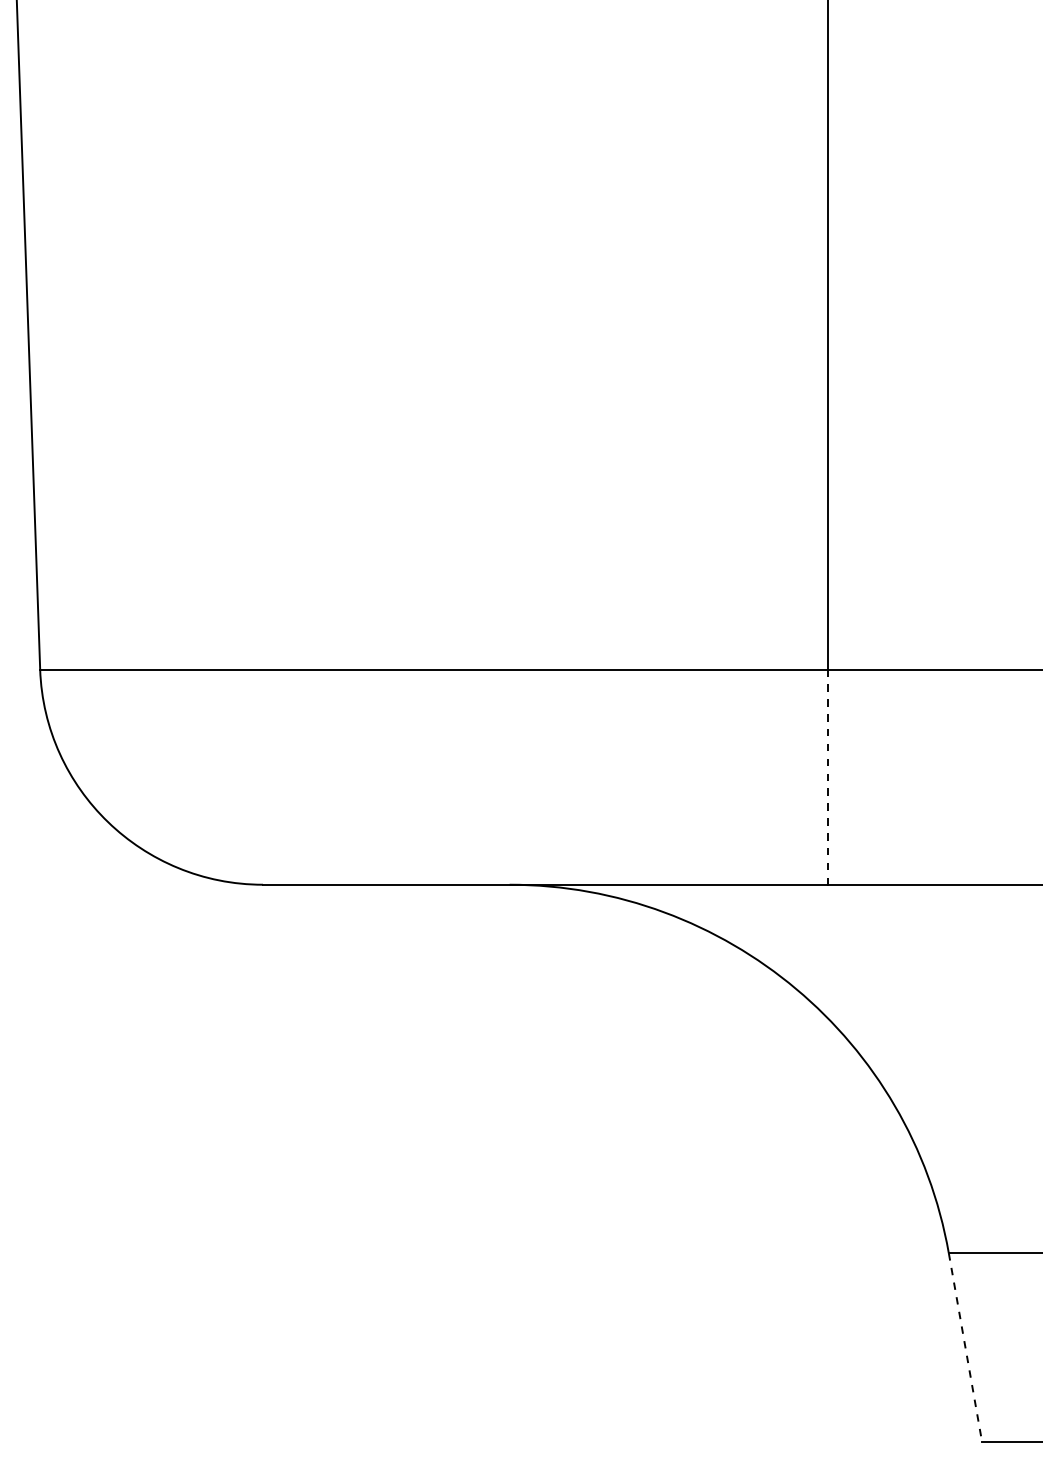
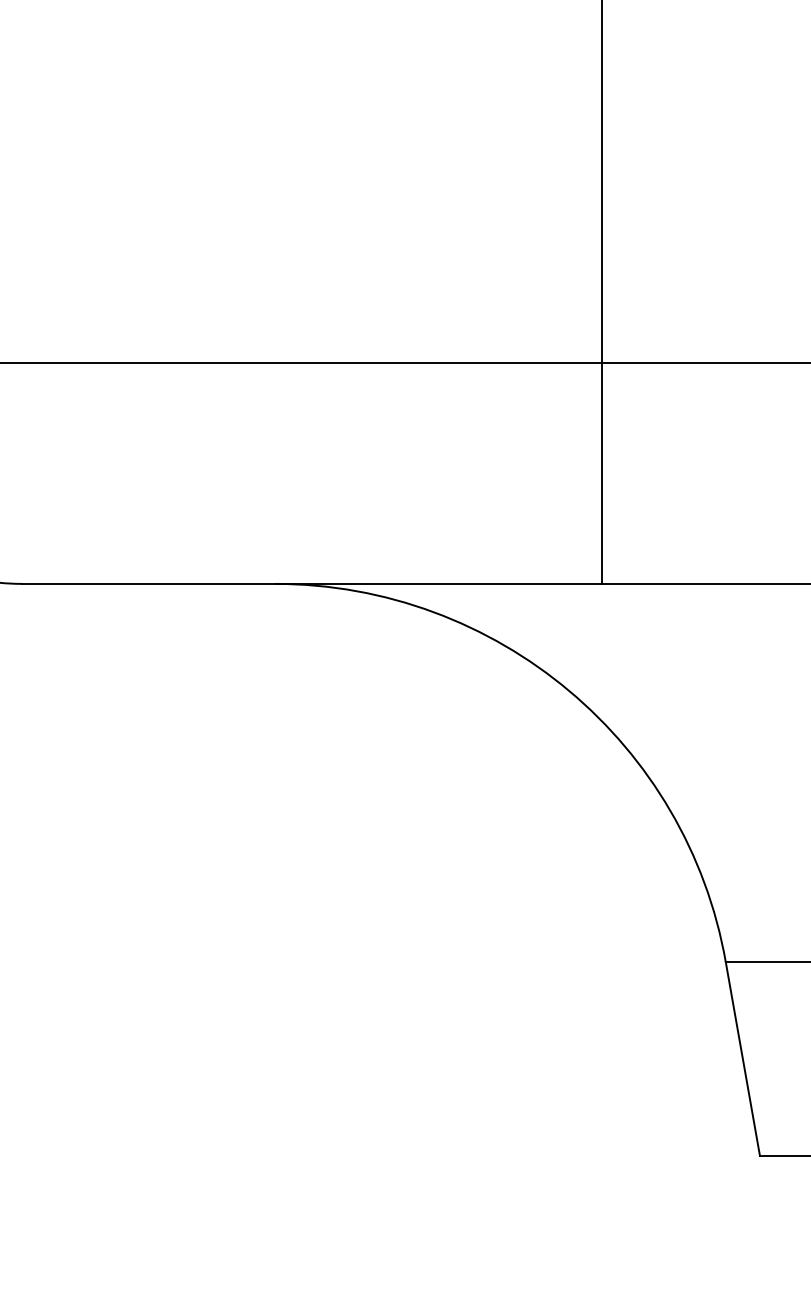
line: (828, 777) -> (602, 473), dashed -> solid
line: (965, 1347) -> (742, 1058), dashed -> solid

